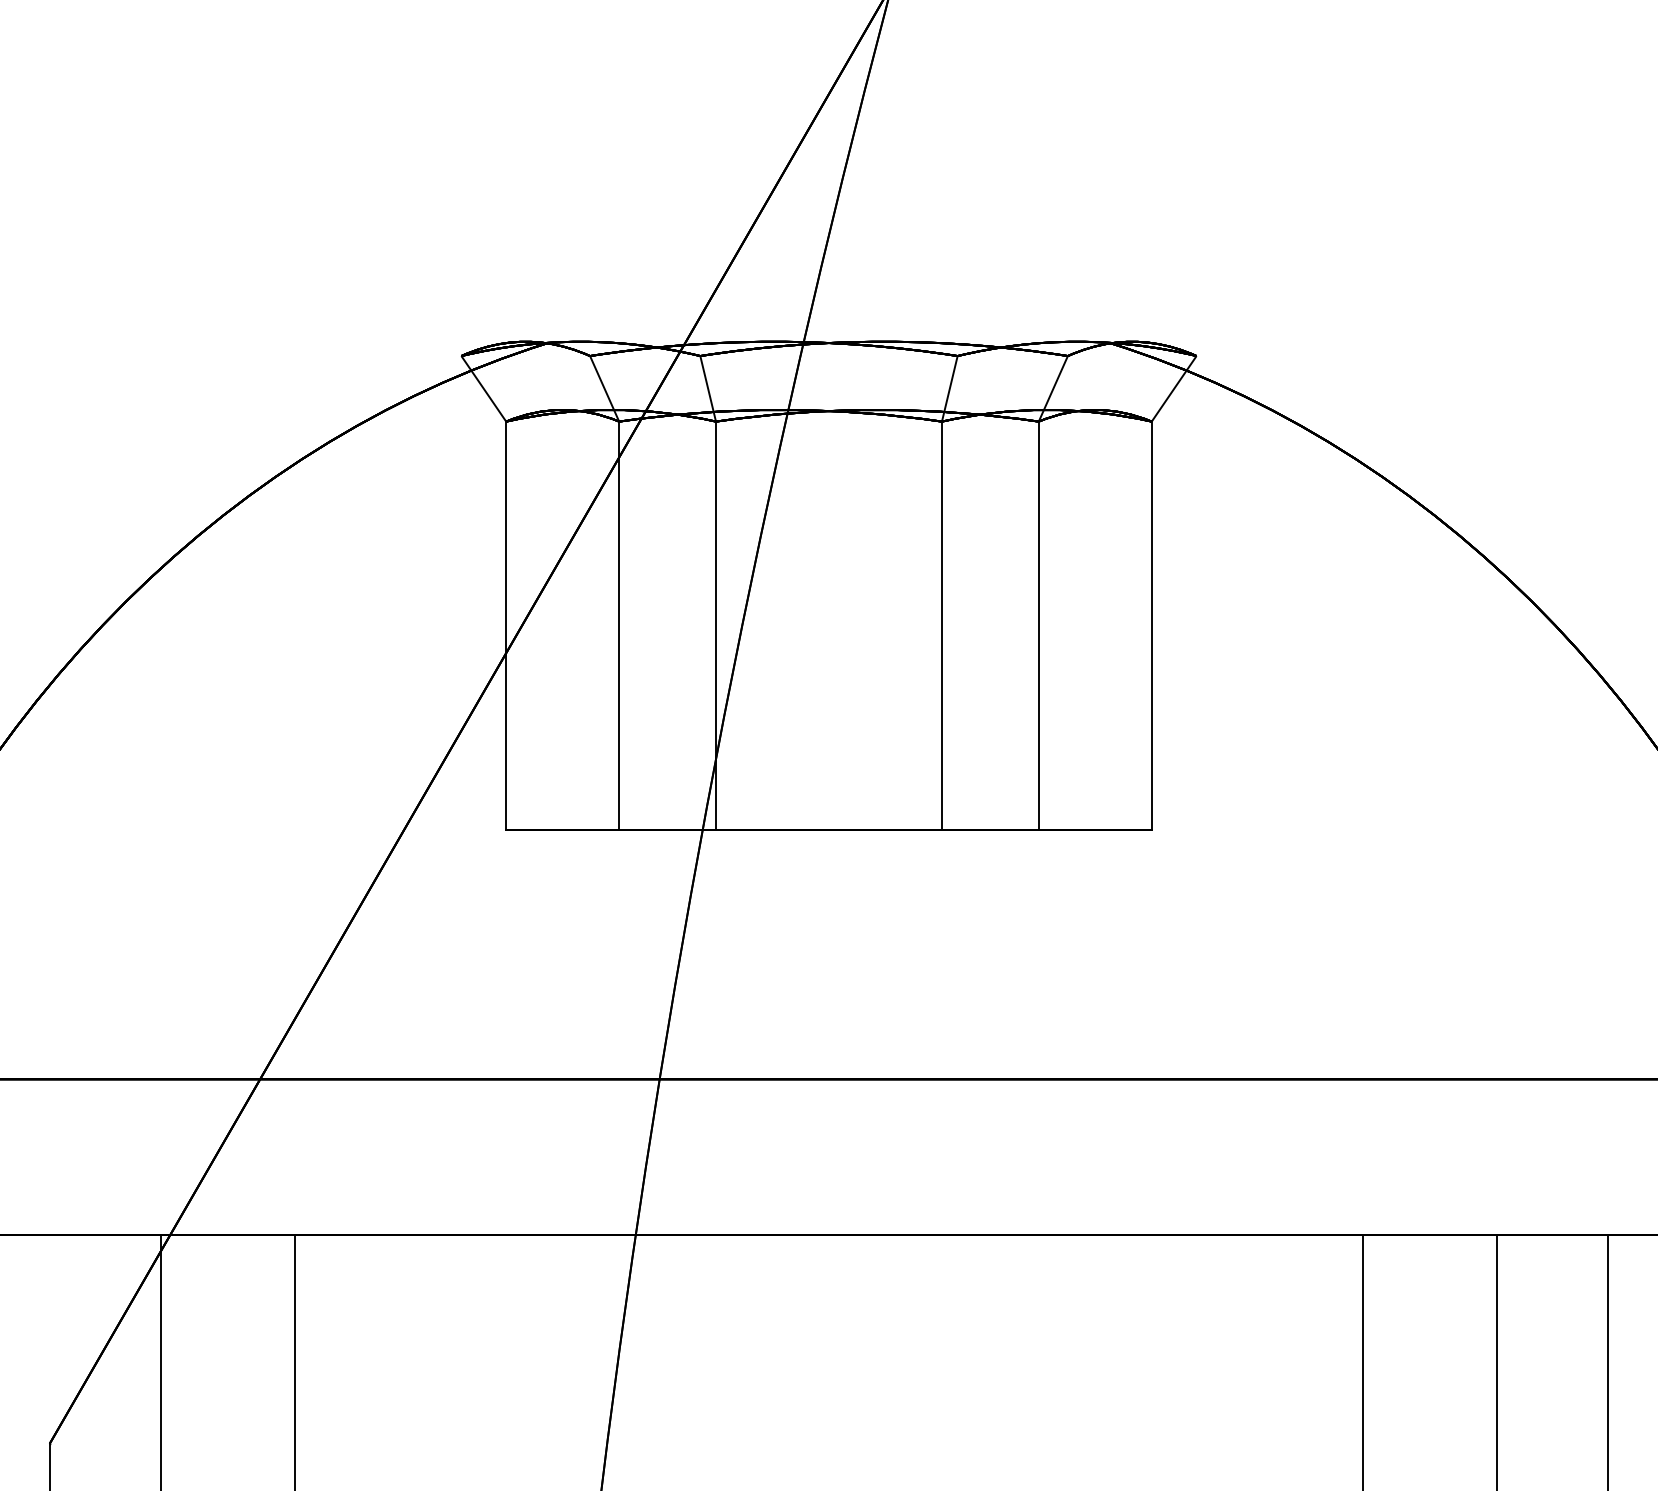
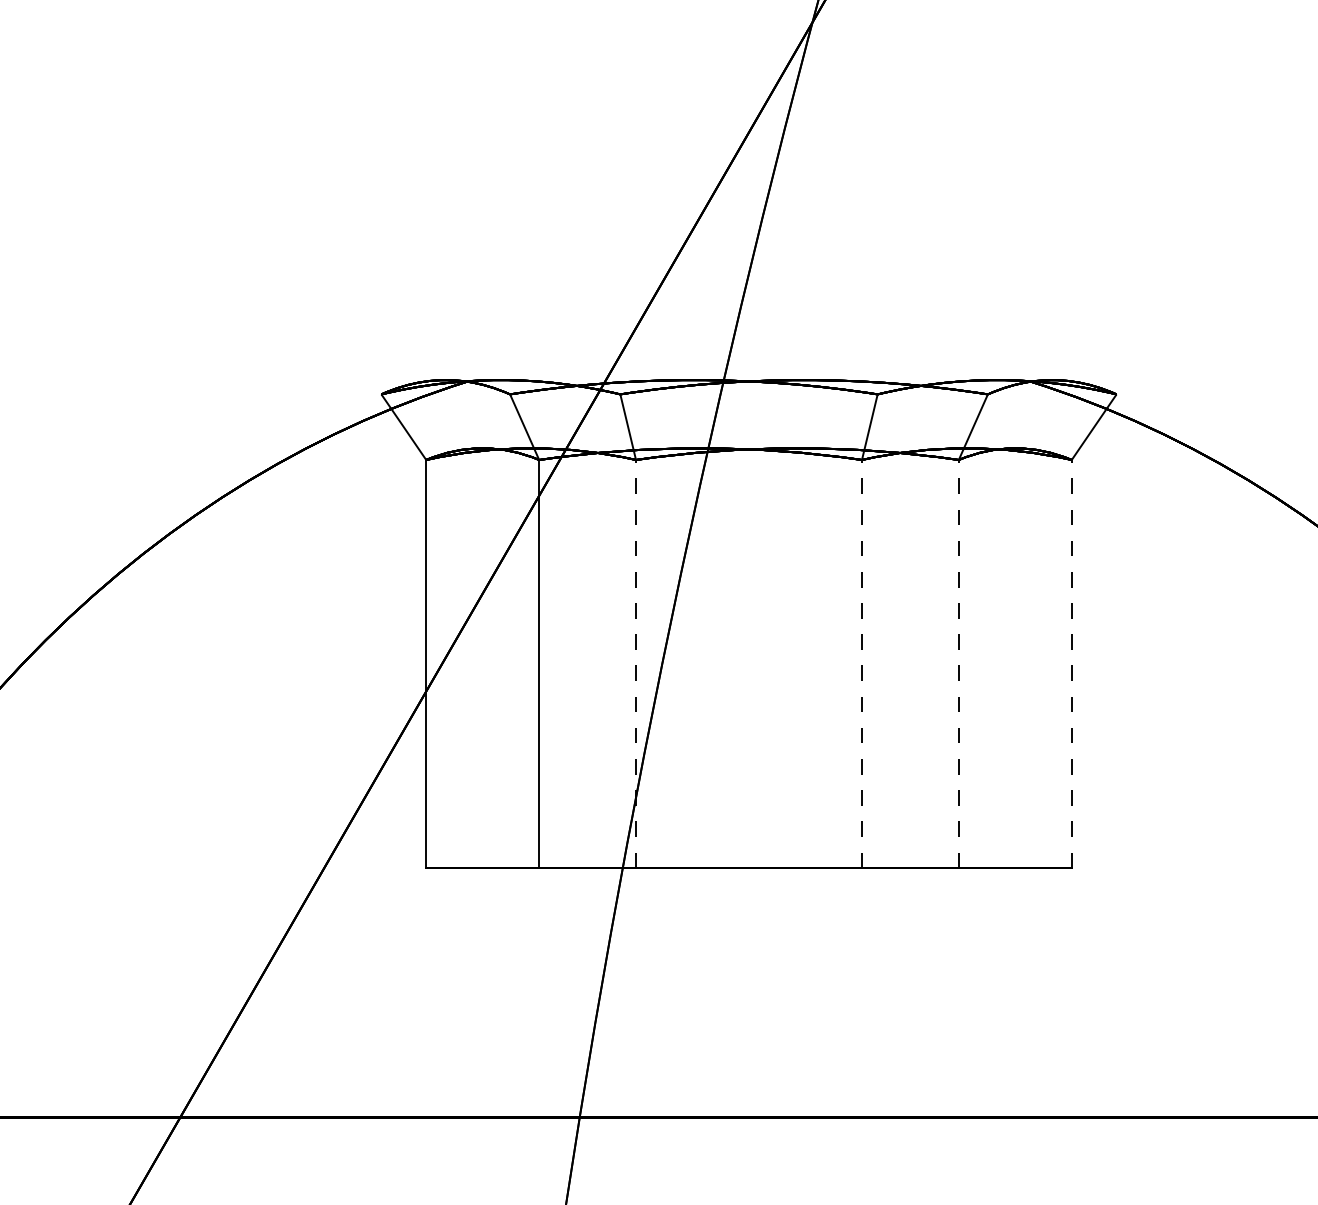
line: (716, 625) -> (636, 663), solid -> dashed
line: (941, 625) -> (861, 663), solid -> dashed
line: (1038, 625) -> (958, 663), solid -> dashed
line: (1151, 625) -> (1071, 663), solid -> dashed

